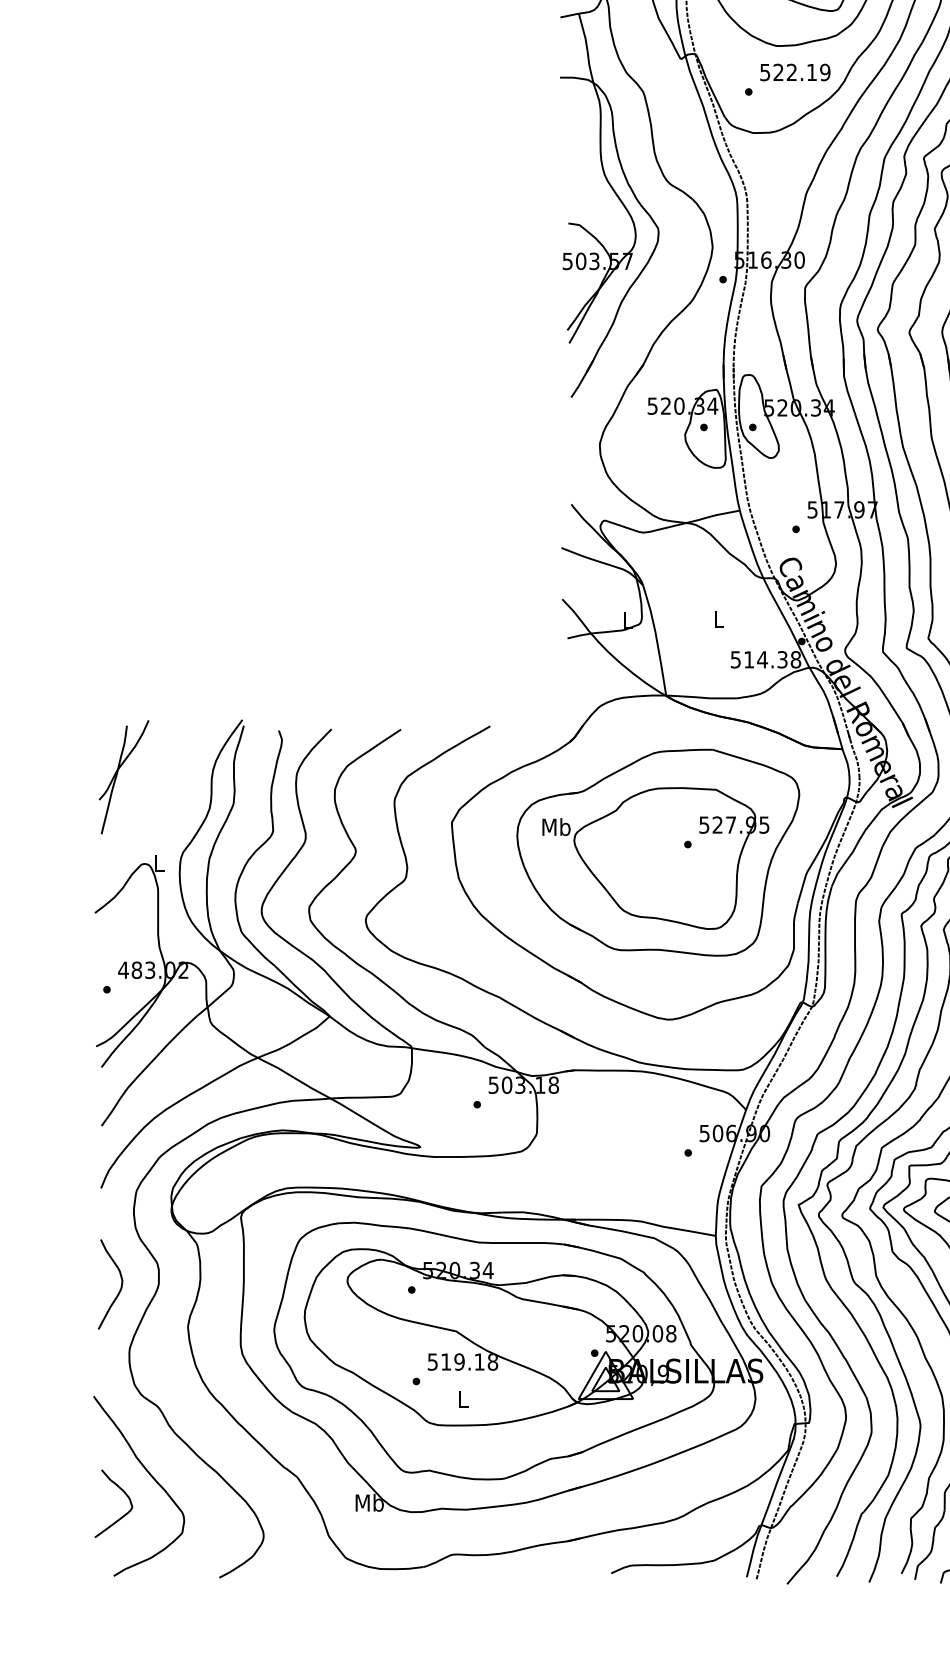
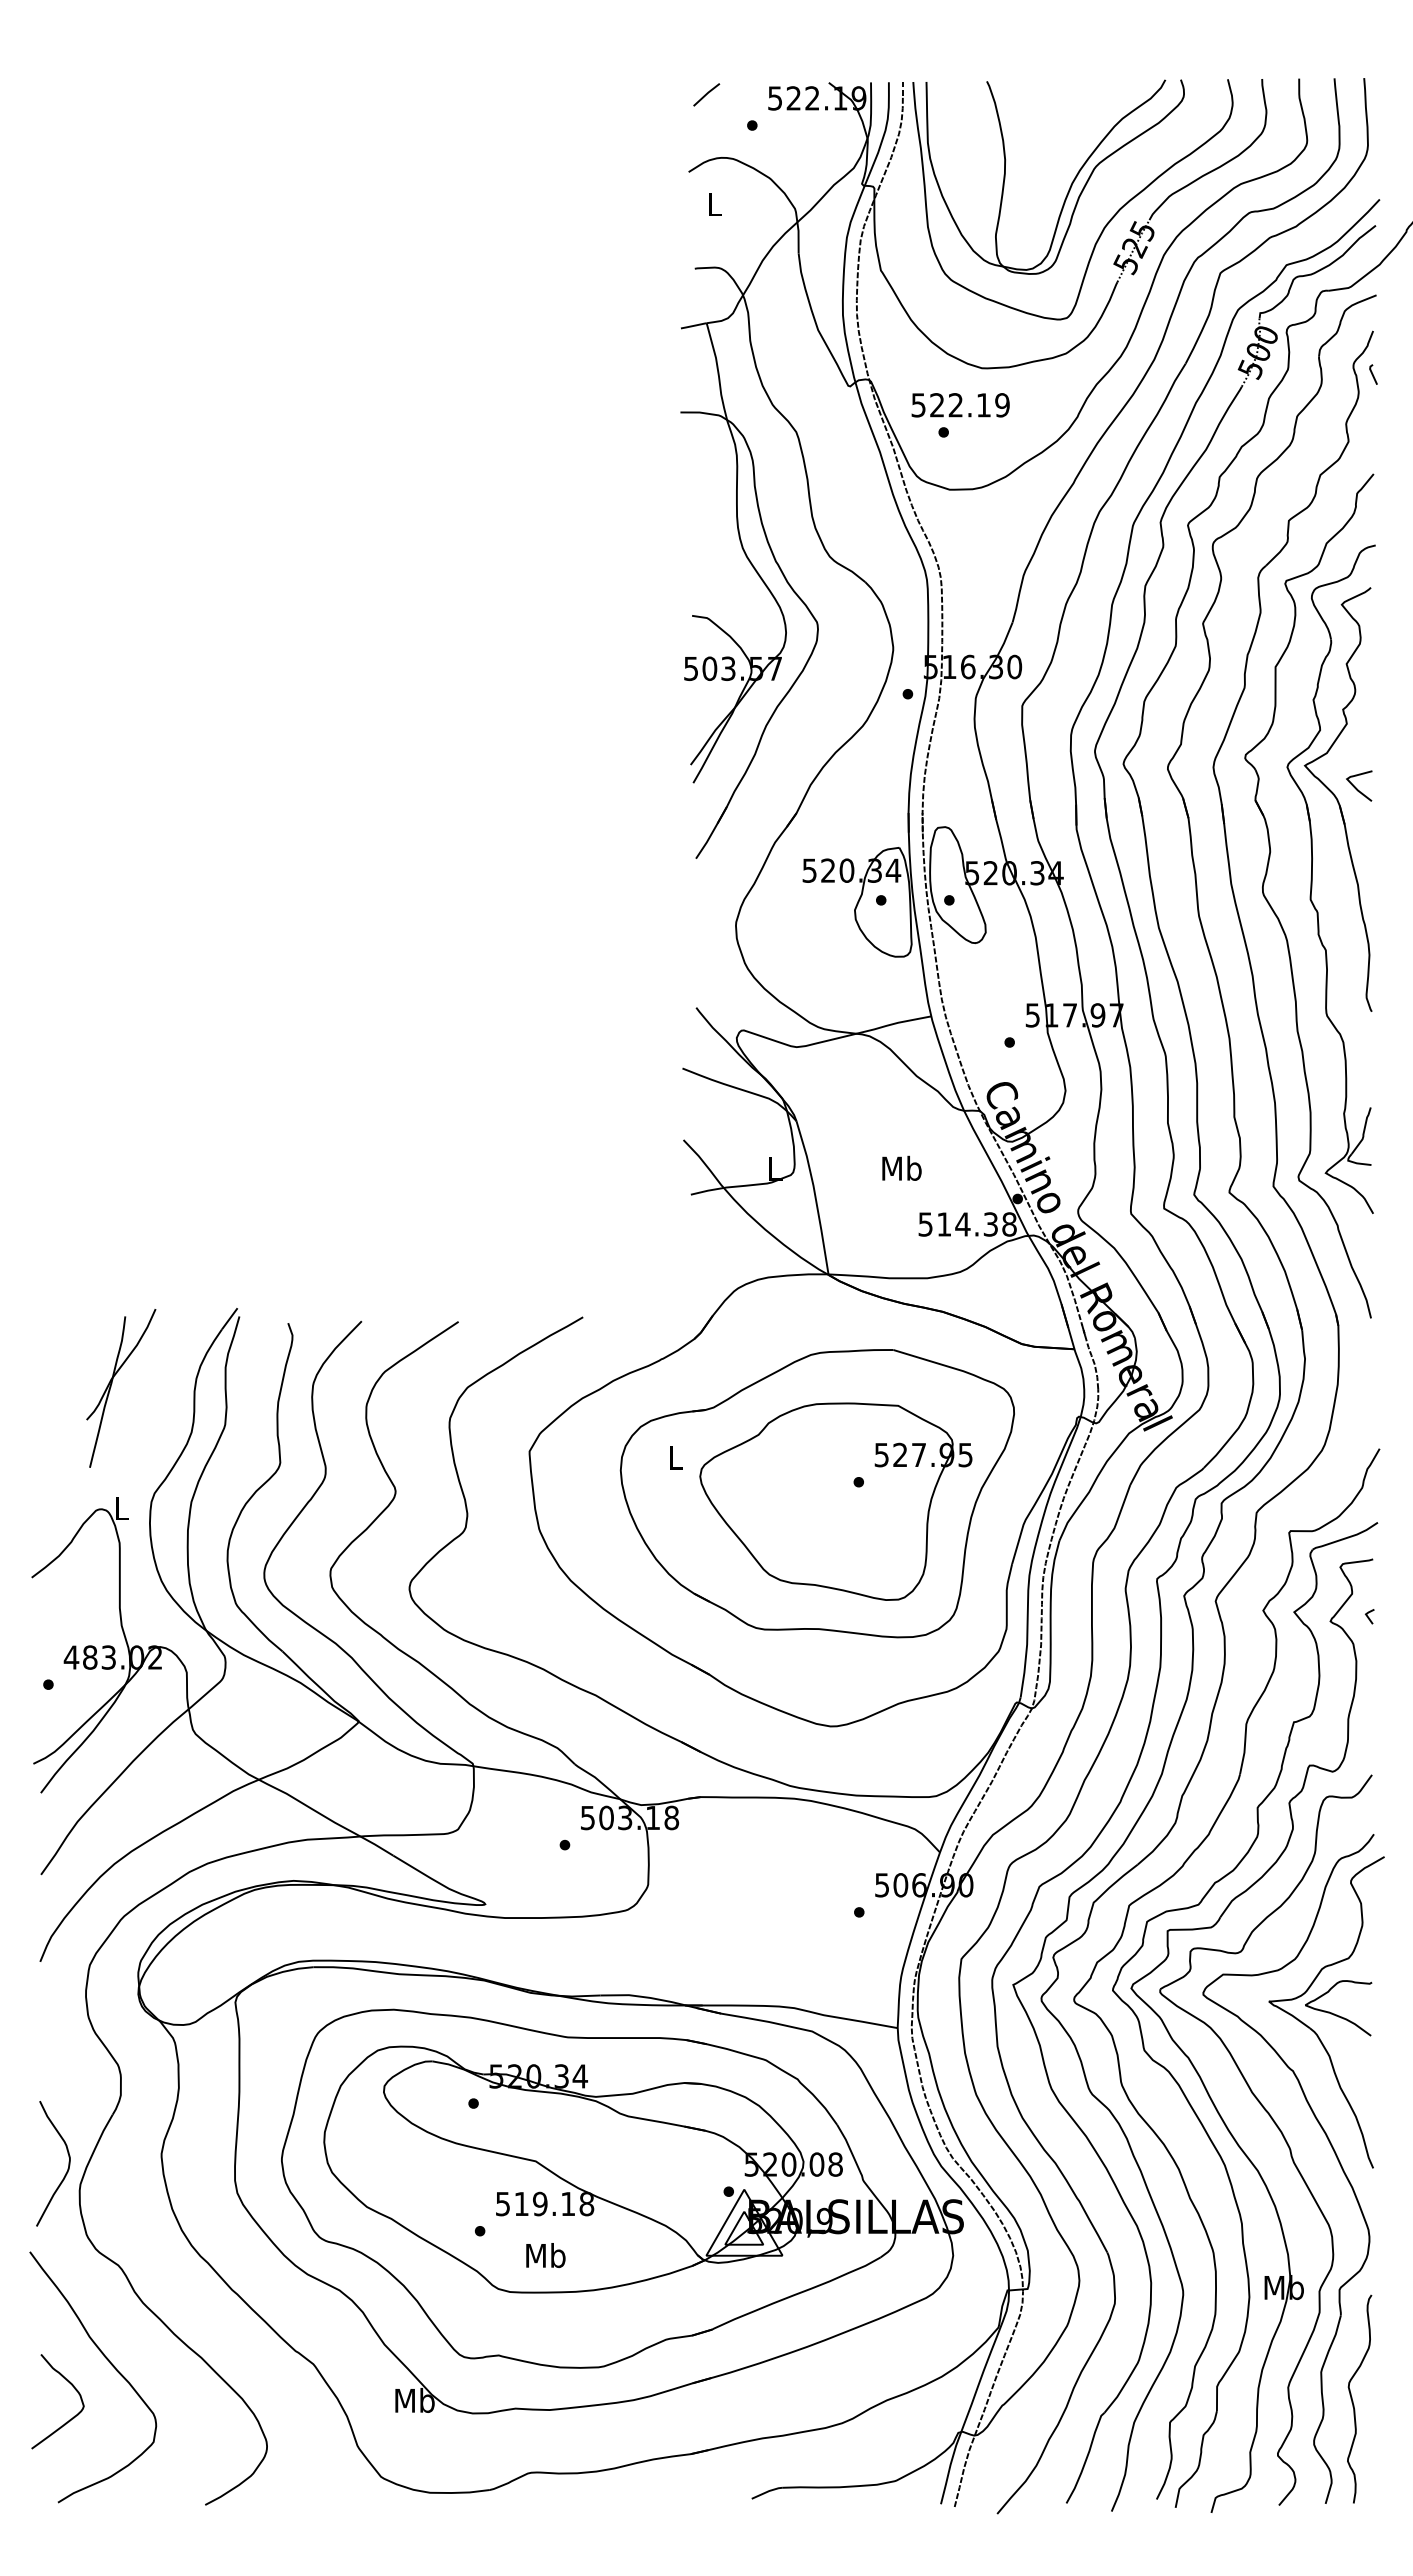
text: (795, 72) -> (960, 405), moved
text: (718, 618) -> (901, 1167), L -> Mb
part: (117, 776) -> (111, 1387), moved
text: (556, 826) -> (675, 1457), Mb -> L
curve: (120, 1287) -> (67, 2168), moved
text: (463, 1398) -> (545, 2255), L -> Mb

